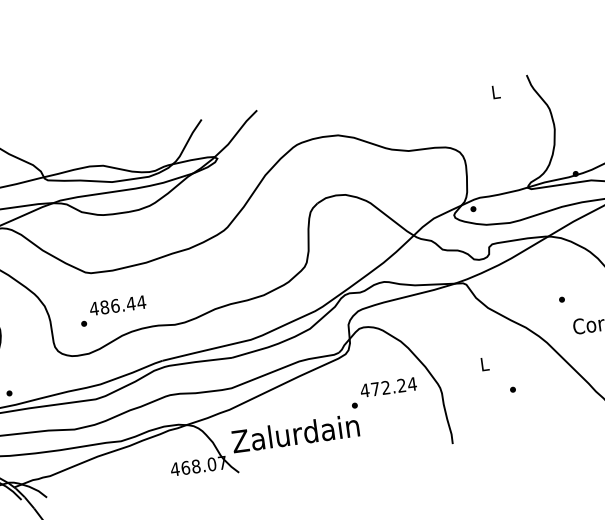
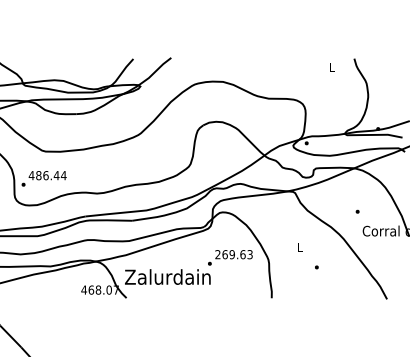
text: (112, 310) -> (43, 178), moved
text: (389, 387) -> (234, 254), 472.24 -> 269.63

